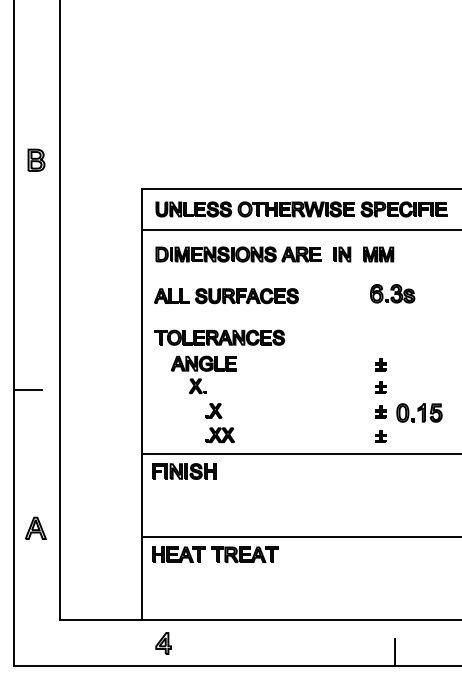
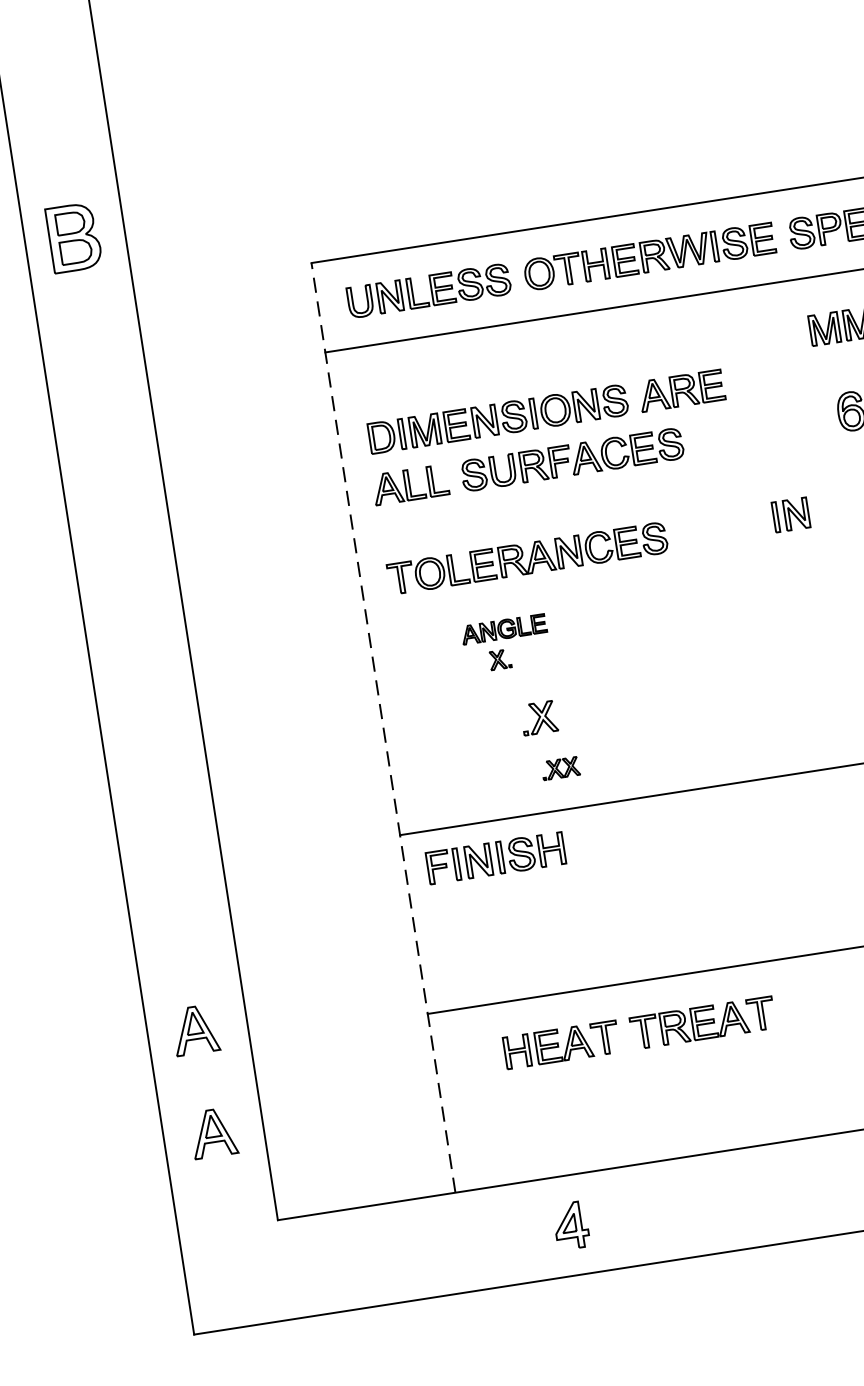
part: (36, 159) -> (73, 235), size x1.4
part: (238, 254) -> (546, 411), moved
part: (342, 254) -> (791, 514), moved
part: (203, 374) -> (504, 642), size x0.6
line: (27, 390) -> (131, 736), removed
line: (142, 404) -> (383, 727), solid -> dashed
part: (219, 435) -> (559, 768), size x0.6
part: (215, 554) -> (640, 1032), moved
part: (37, 575) -> (214, 1131), added
part: (163, 643) -> (570, 1225), moved

